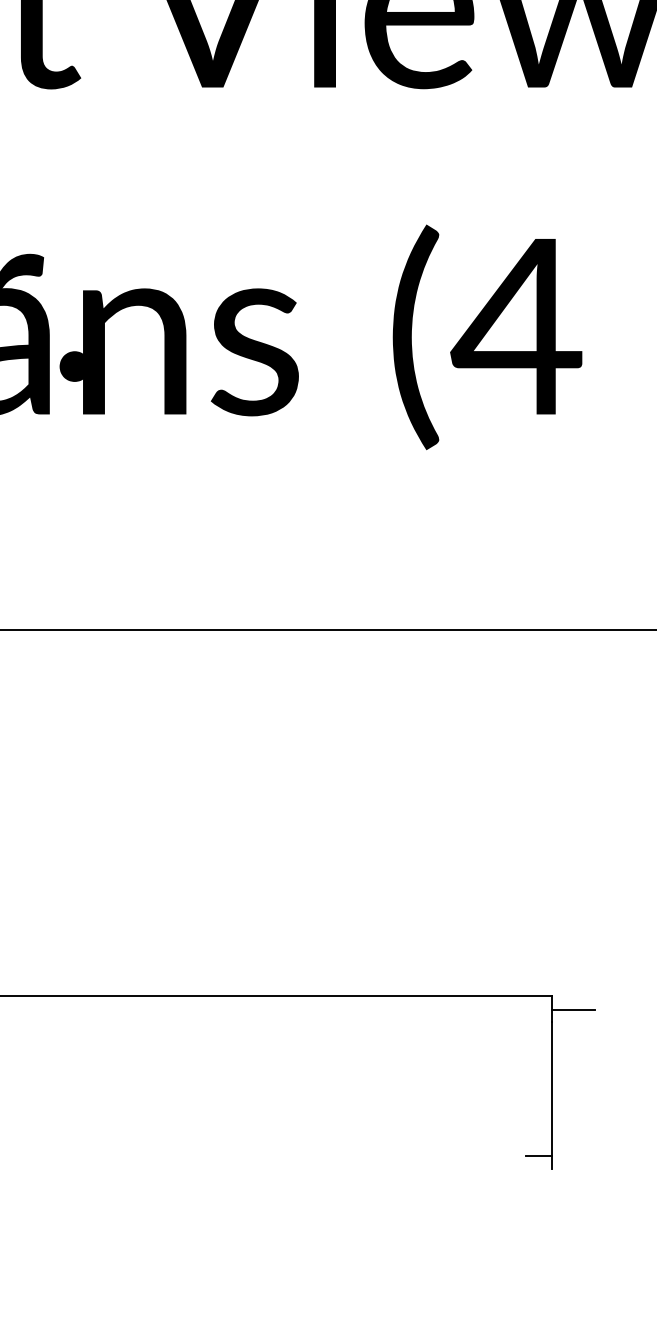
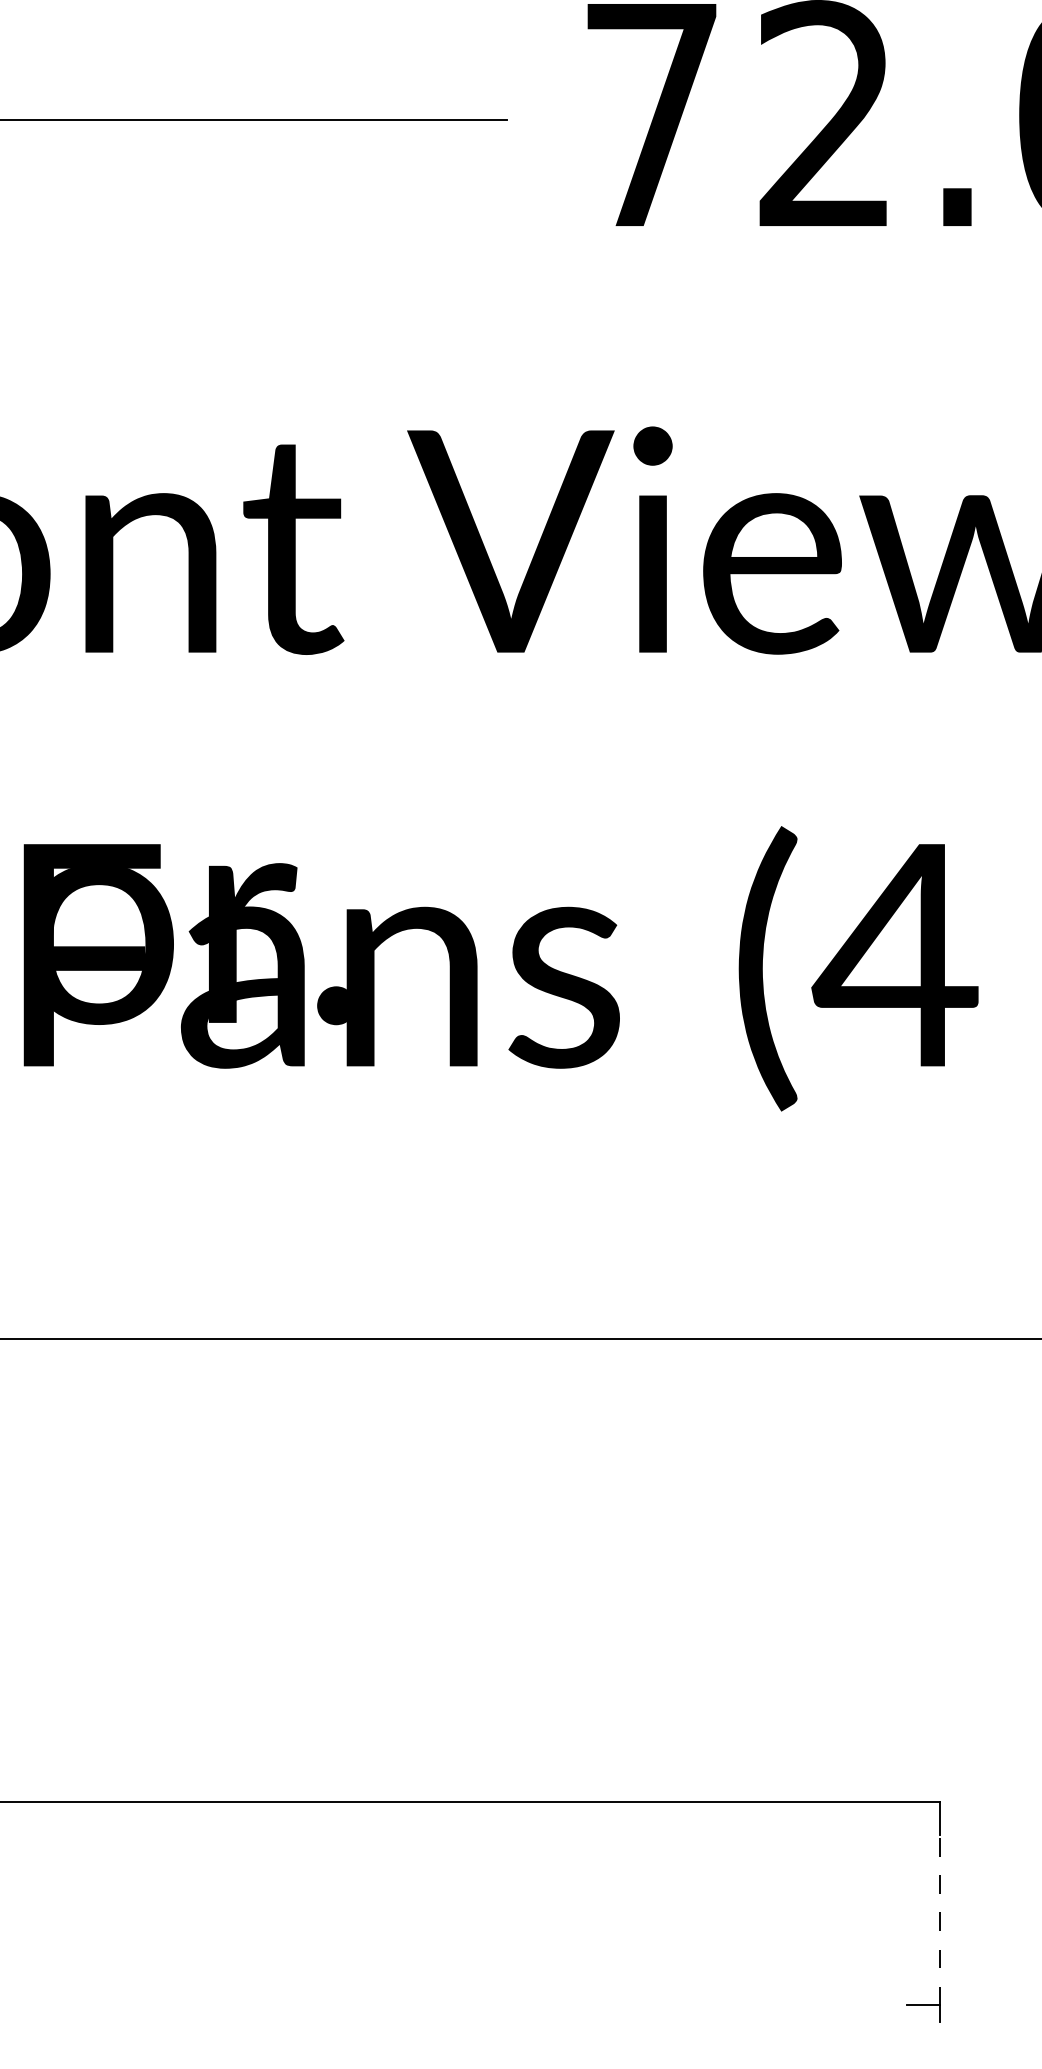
line: (572, 1009) -> (966, 1819), removed
line: (551, 1088) -> (939, 1919), solid -> dashed

